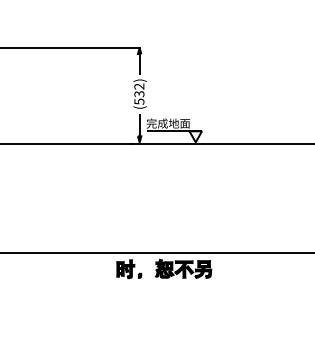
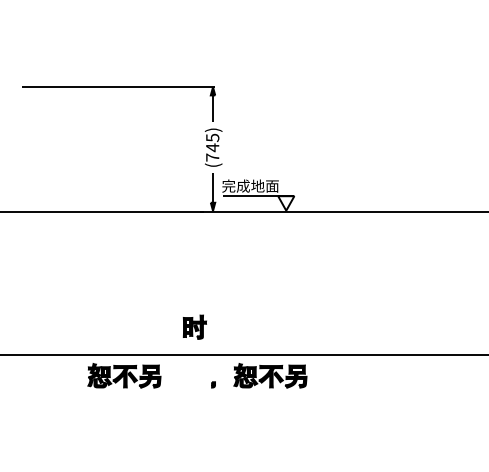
text: (139, 93) -> (212, 147), (532) -> (745)
part: (71, 268) -> (124, 375), added
part: (125, 268) -> (194, 326), moved

